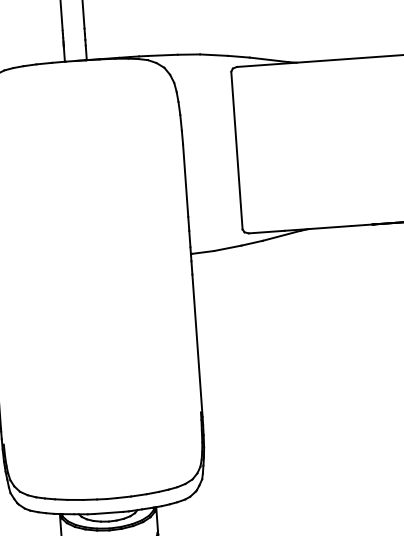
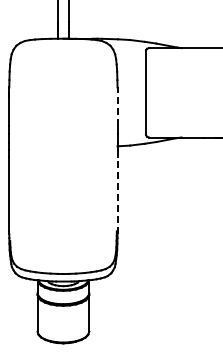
line: (185, 179) -> (117, 106), solid -> dashed
line: (197, 345) -> (117, 195), solid -> dashed

